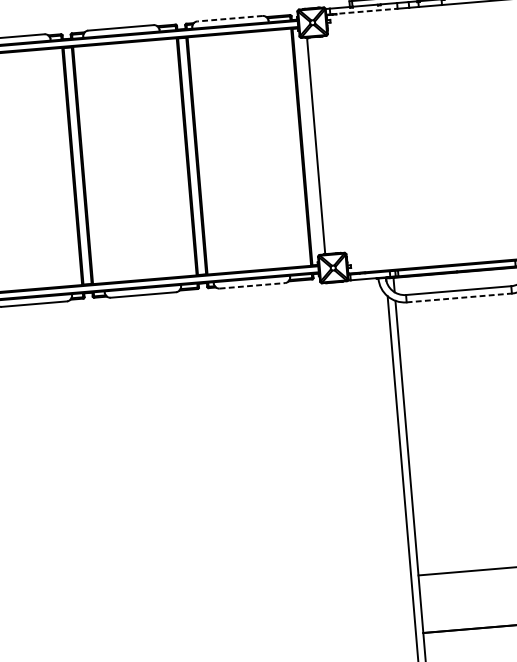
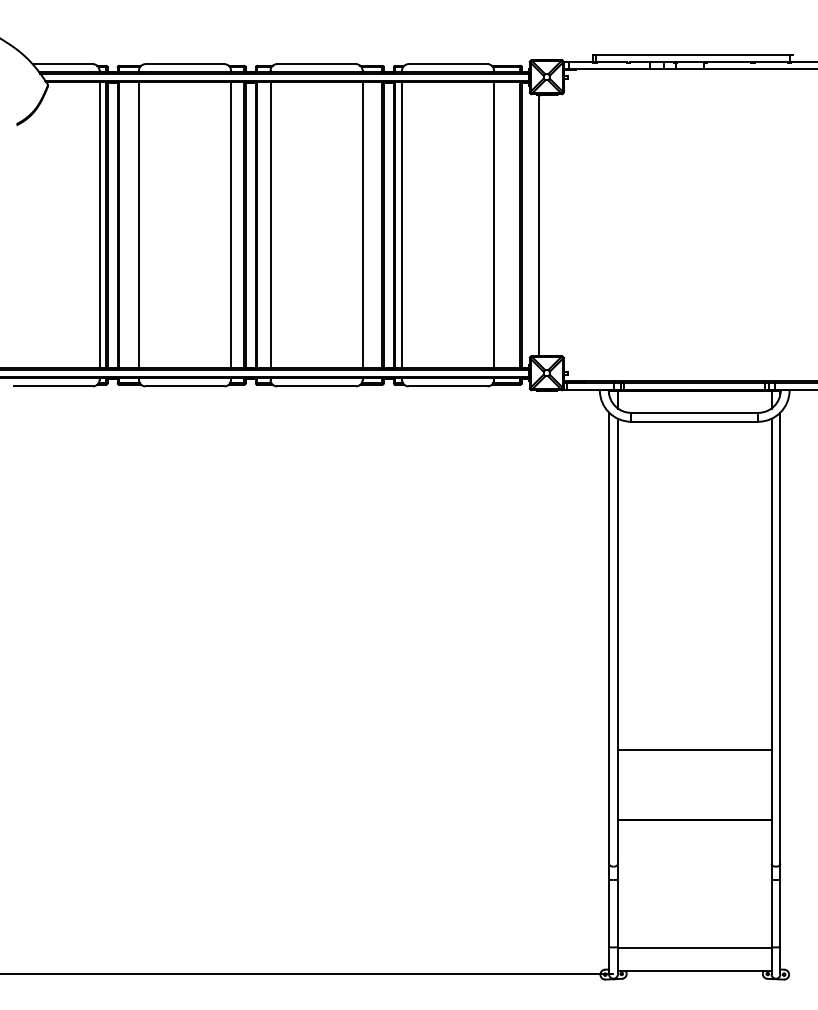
line: (364, 11) -> (609, 69), dashed -> solid
line: (229, 19) -> (447, 64), dashed -> solid
line: (279, 149) -> (494, 225), added
line: (203, 155) -> (402, 225), added
line: (170, 158) -> (362, 225), added
line: (94, 164) -> (270, 225), added
line: (61, 167) -> (231, 225), added
line: (252, 285) -> (448, 386), dashed -> solid
line: (459, 297) -> (695, 421), dashed -> solid

